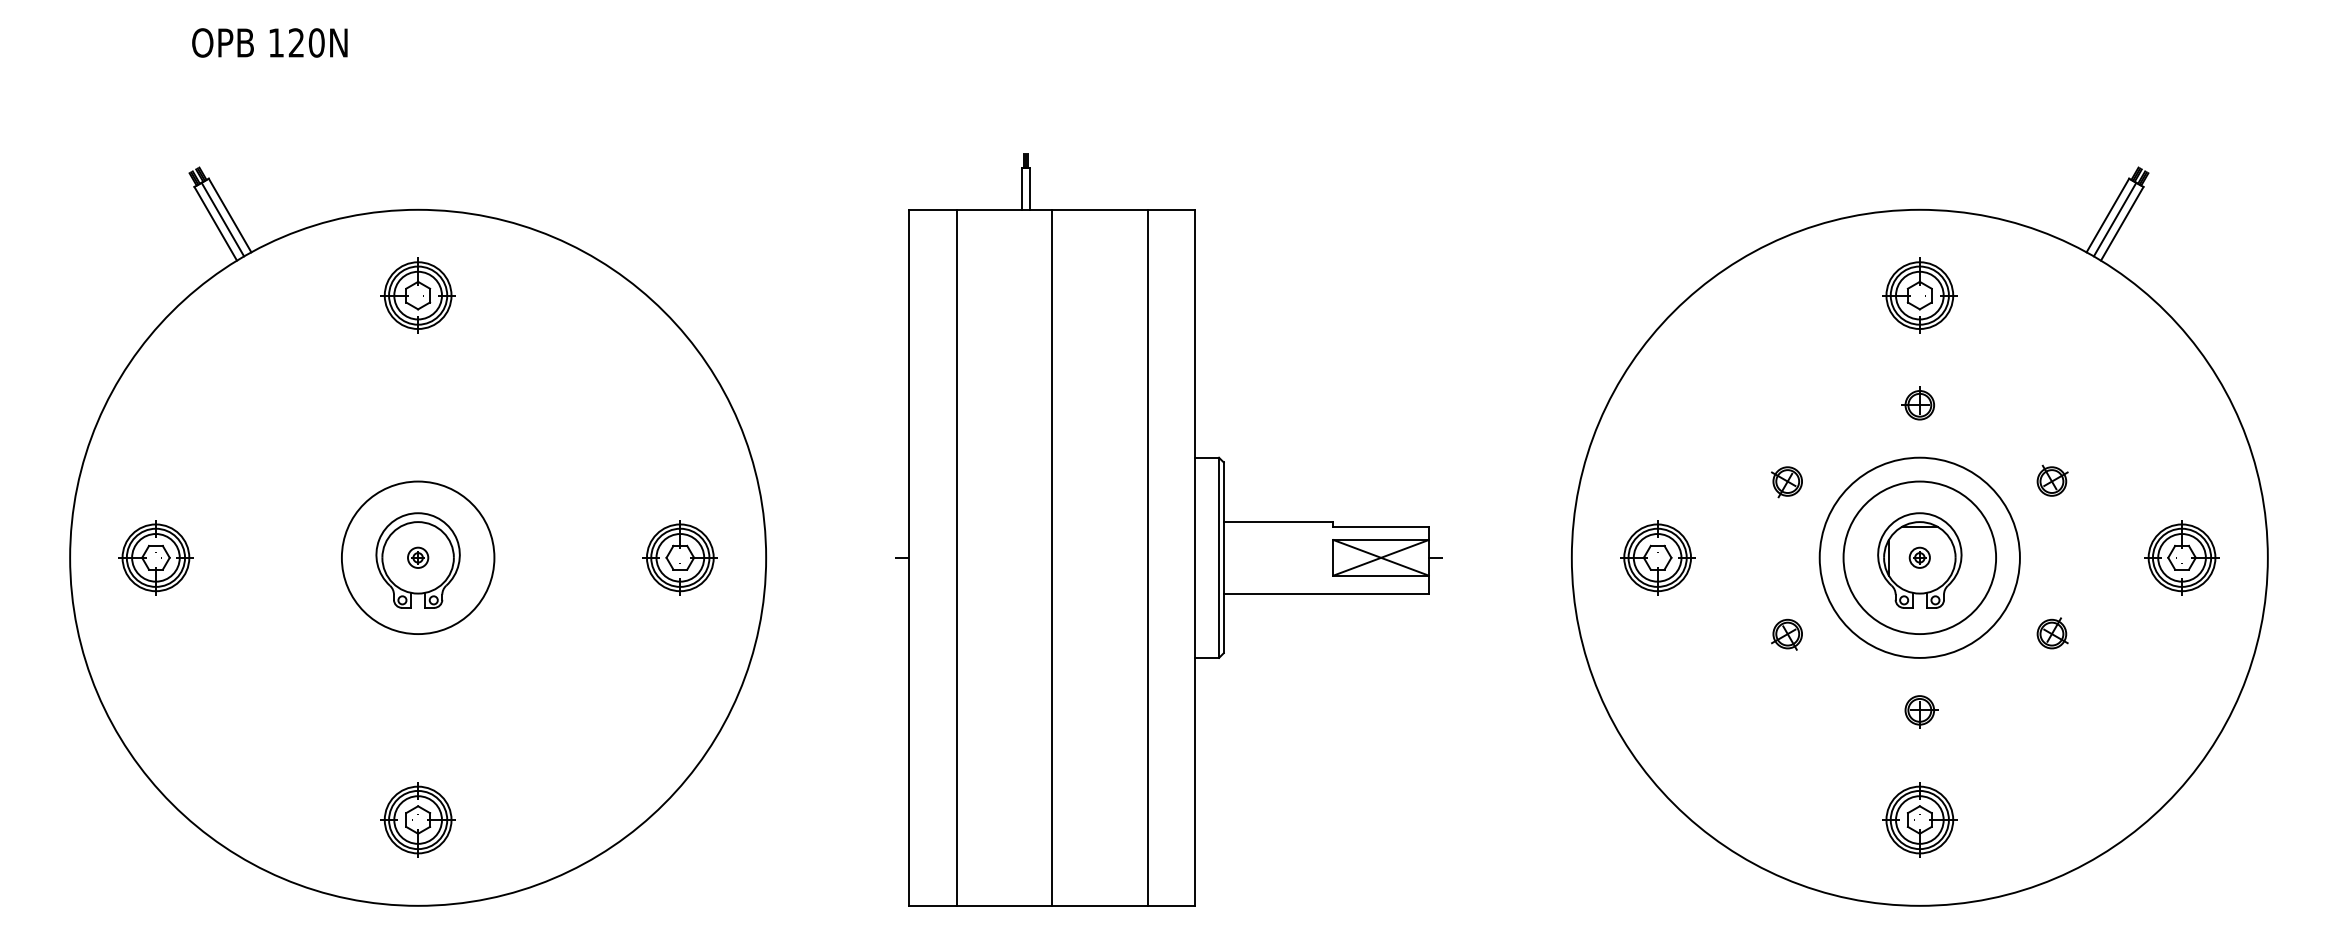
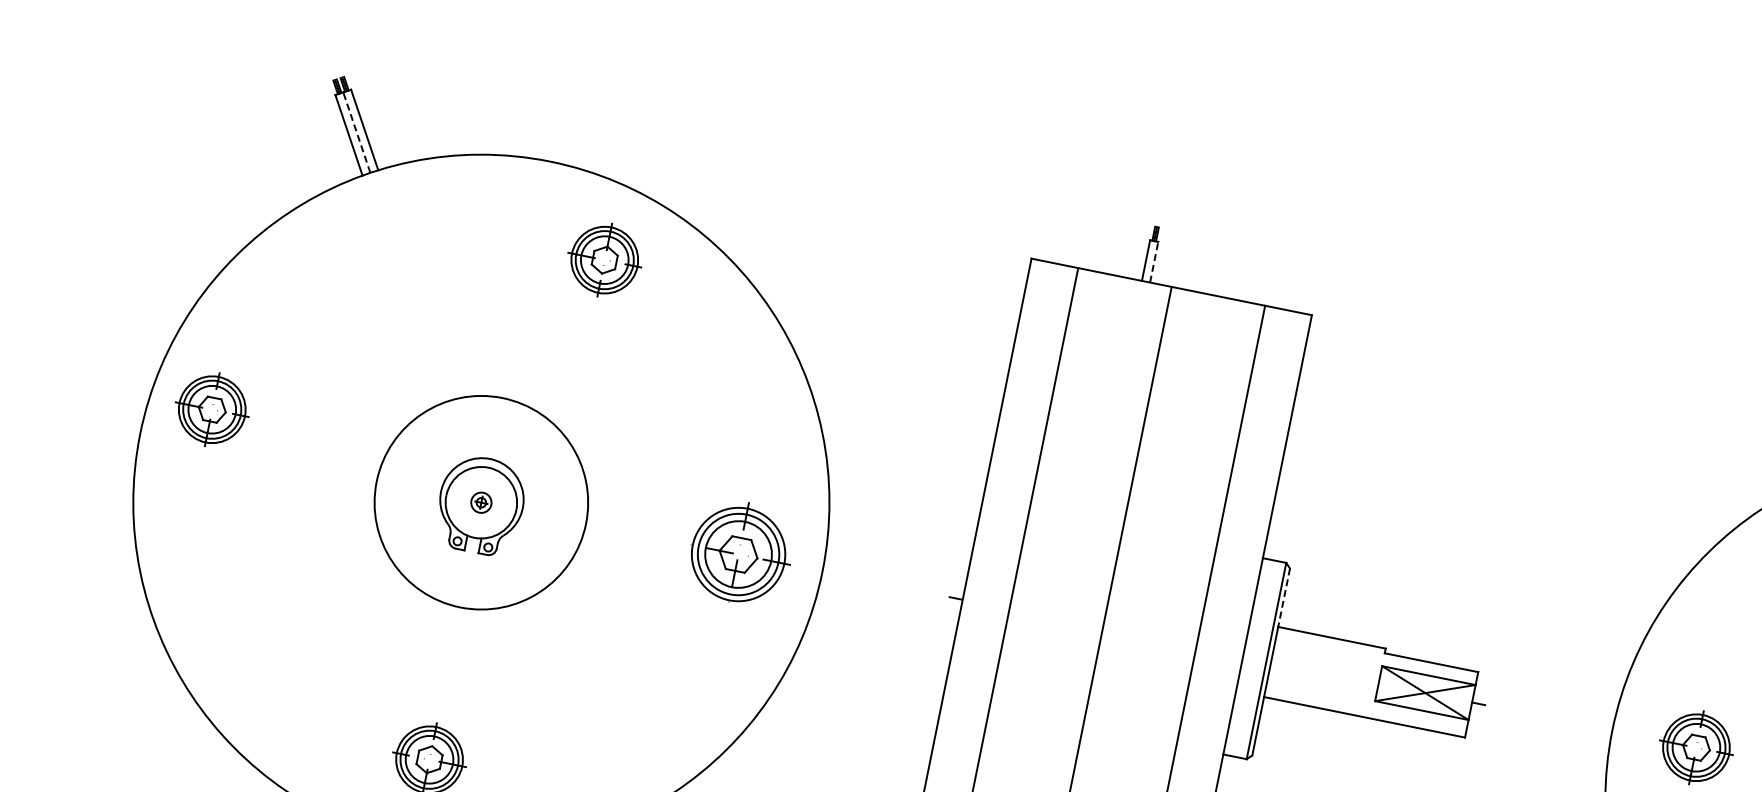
line: (1030, 189) -> (1154, 262), solid -> dashed
line: (222, 219) -> (356, 132), solid -> dashed
part: (417, 295) -> (604, 259), moved
line: (1223, 492) -> (1283, 597), solid -> dashed
part: (155, 557) -> (211, 409), moved
circle: (417, 557) -> (480, 502), size x1.4
part: (679, 557) -> (737, 554), size x1.4

